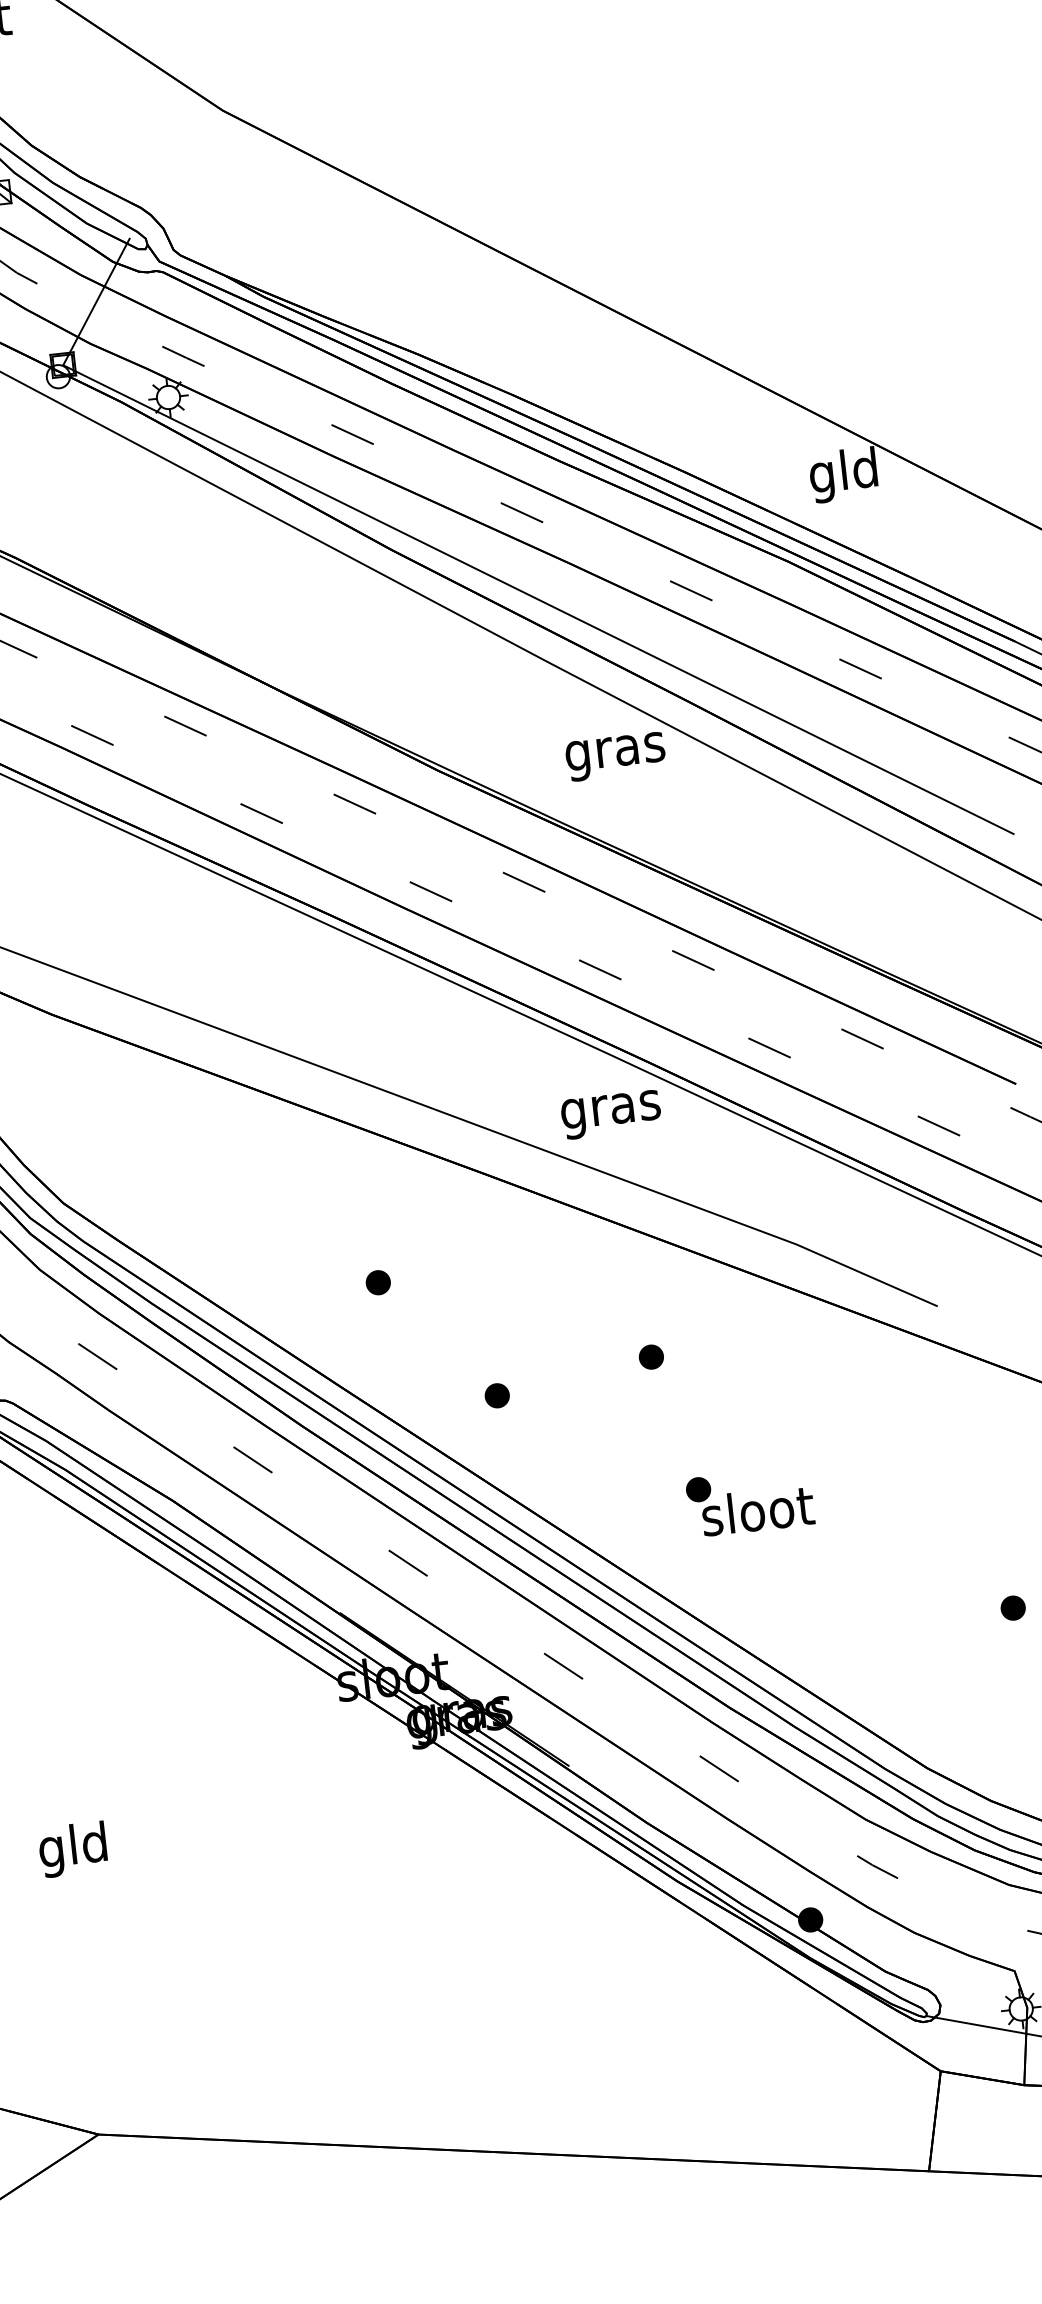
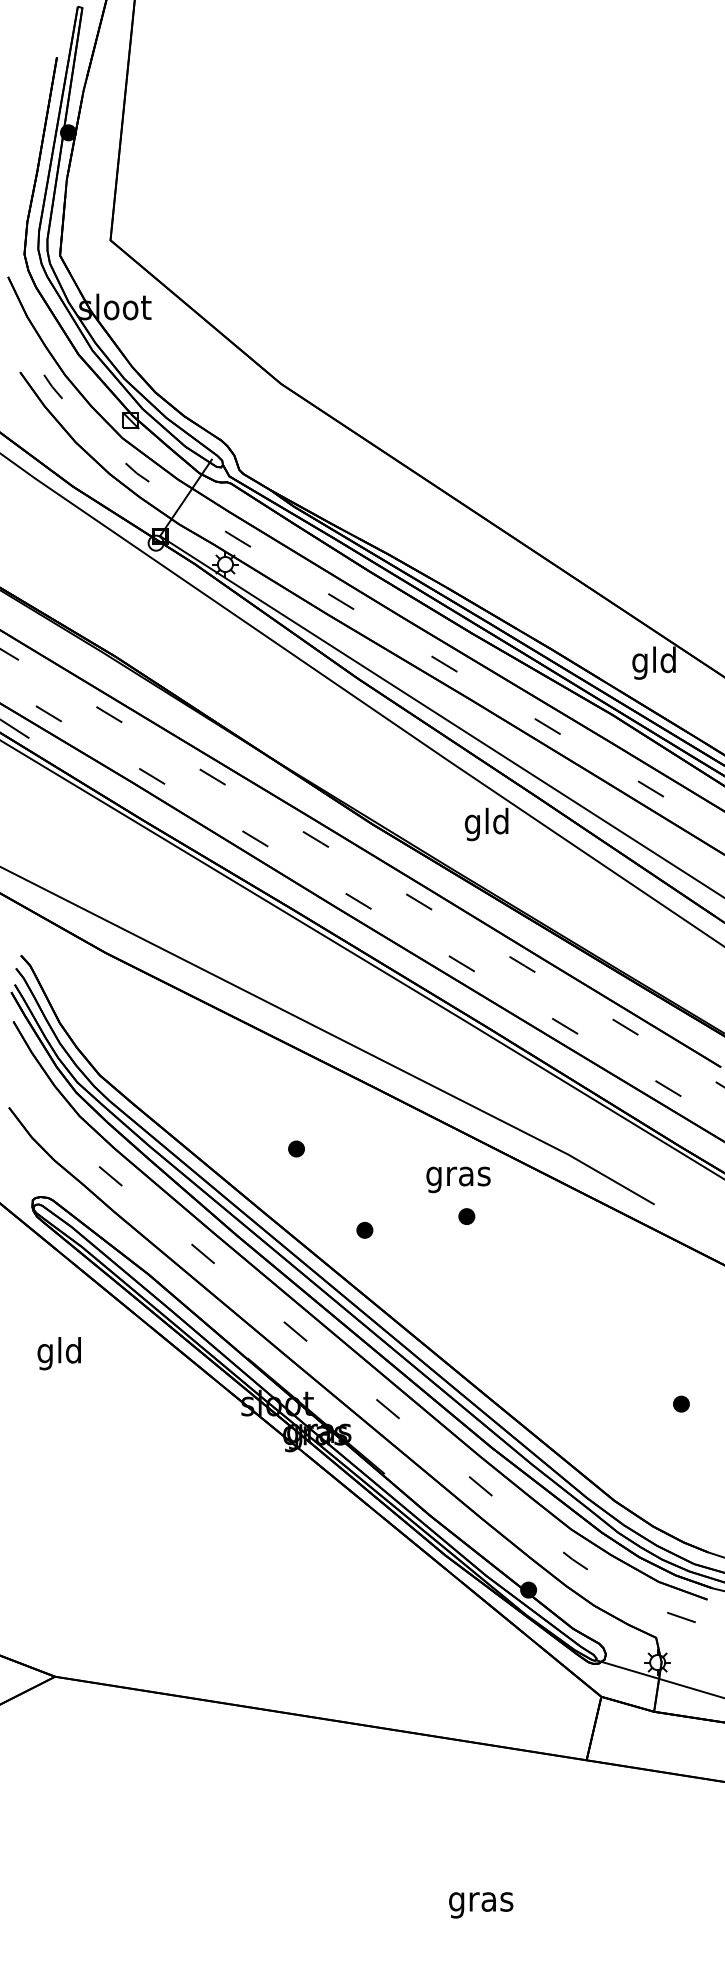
text: (615, 751) -> (487, 824), gras -> gld
text: (611, 1114) -> (458, 1179), moved
part: (749, 1501) -> (519, 1316), removed
text: (71, 1849) -> (58, 1353), moved

